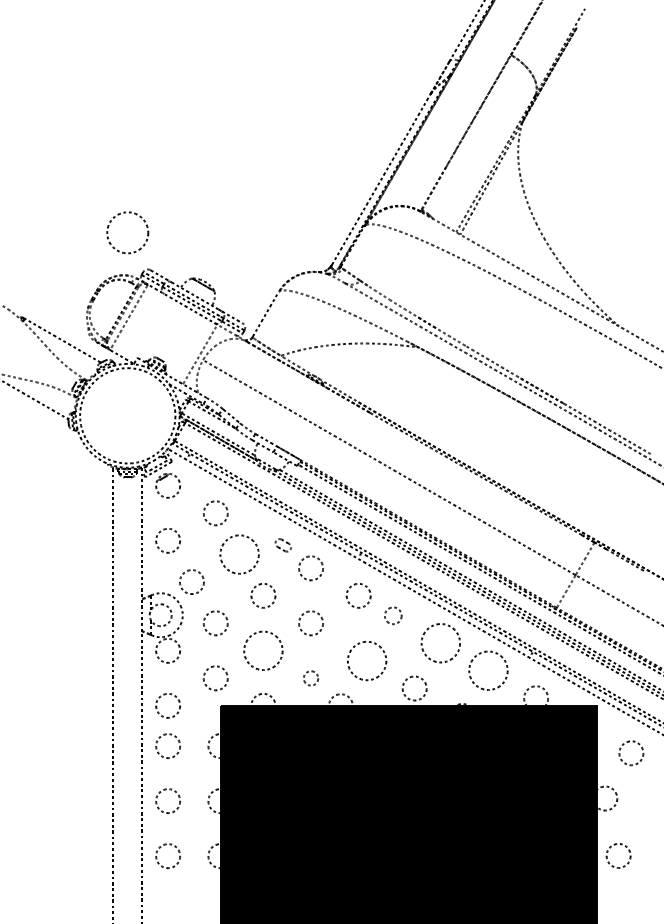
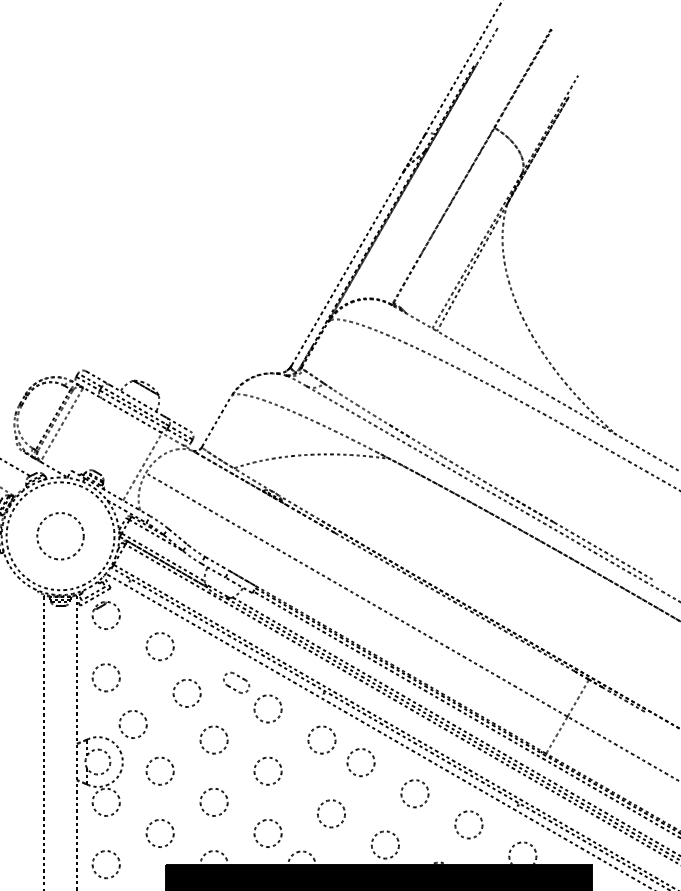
circle: (127, 232) -> (60, 535), moved
part: (283, 545) -> (236, 683), size x1.43
circle: (239, 554) -> (187, 693), size x0.62
circle: (393, 615) -> (361, 762), size x1.43
circle: (440, 643) -> (414, 794), size x0.62
circle: (263, 650) -> (214, 801), size x0.62
circle: (366, 660) -> (330, 813), size x0.62
circle: (488, 670) -> (468, 824), size x0.62
circle: (310, 678) -> (267, 833), size x1.67

